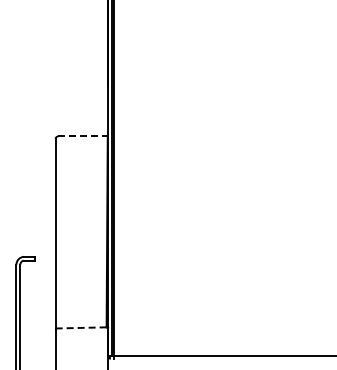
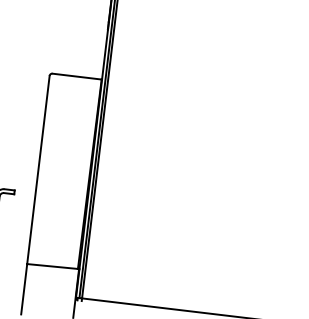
line: (83, 136) -> (77, 76), dashed -> solid
line: (80, 327) -> (51, 266), dashed -> solid

